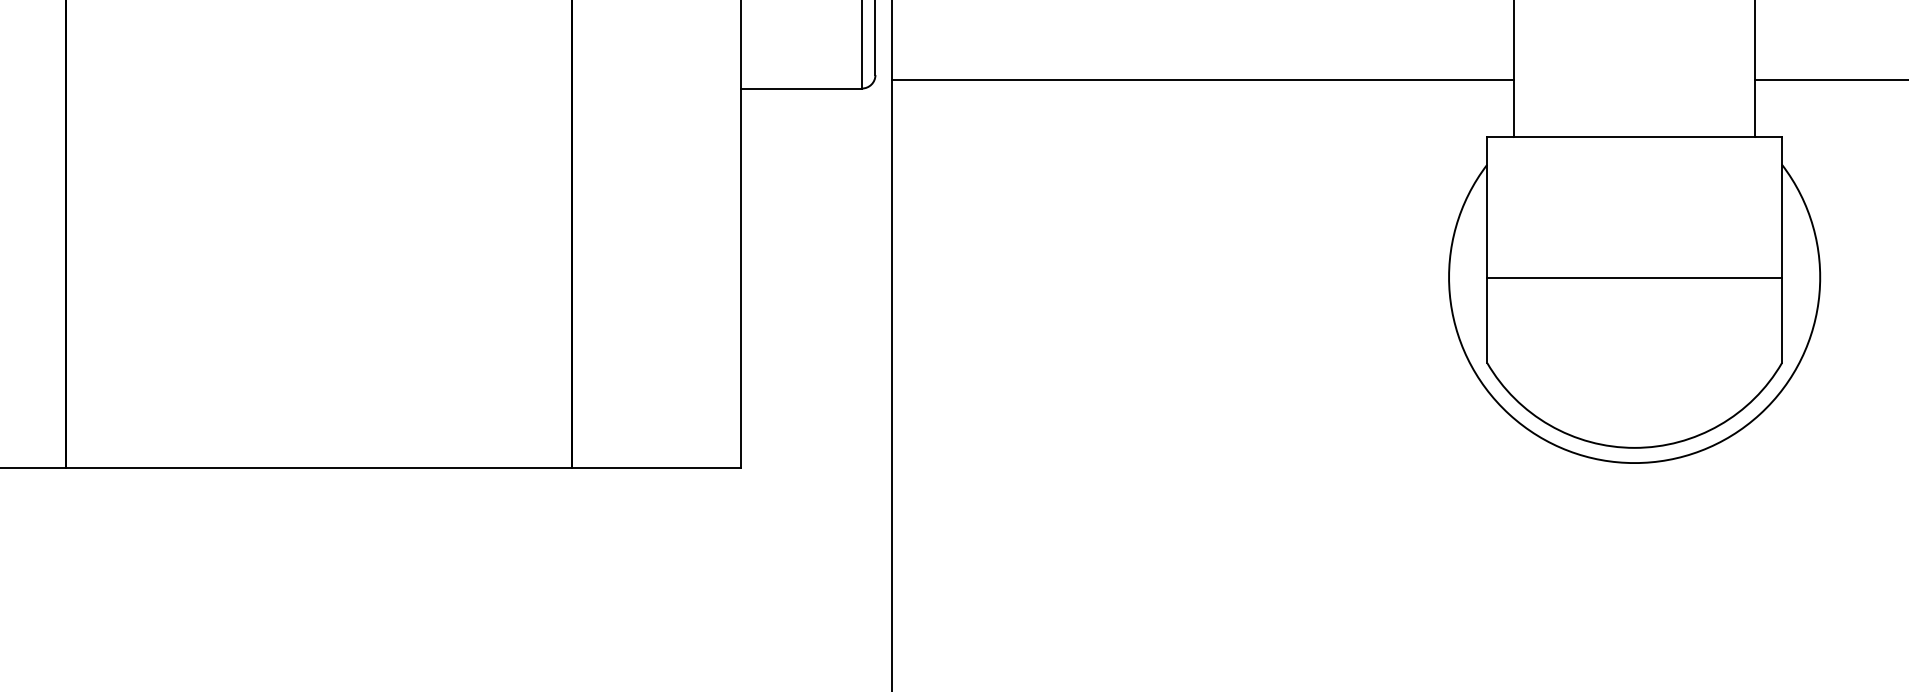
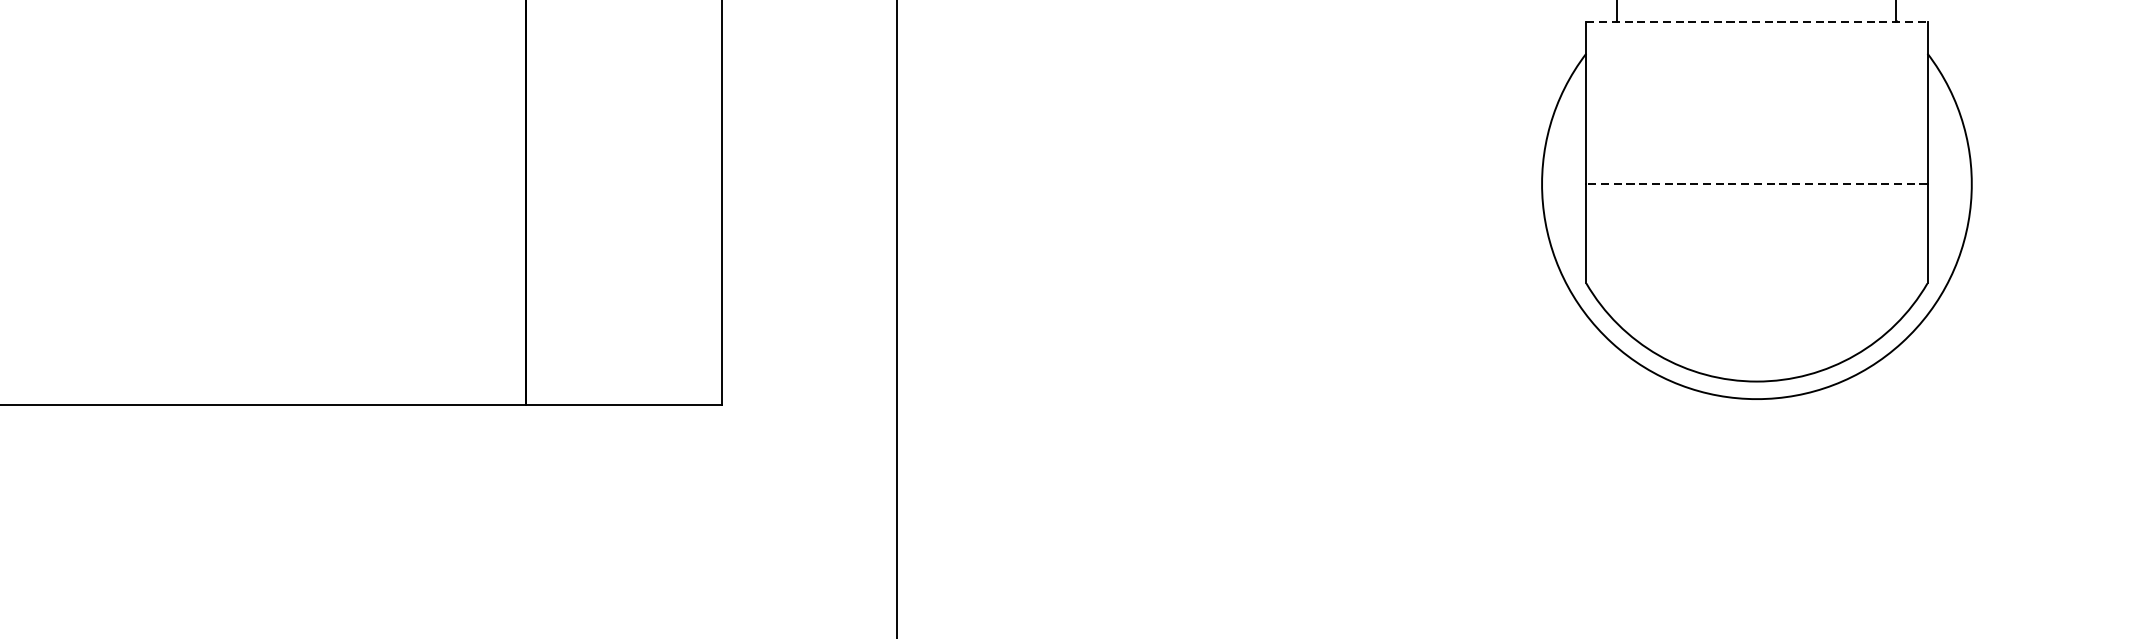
line: (1635, 137) -> (1757, 22), solid -> dashed
line: (1634, 277) -> (1756, 184), solid -> dashed

